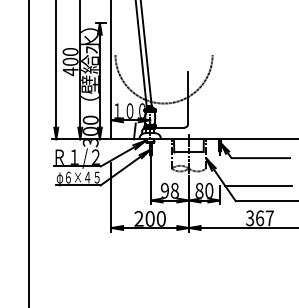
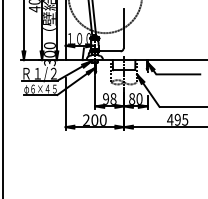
line: (258, 185) -> (176, 95), removed
text: (259, 218) -> (177, 119), 367 -> 495

